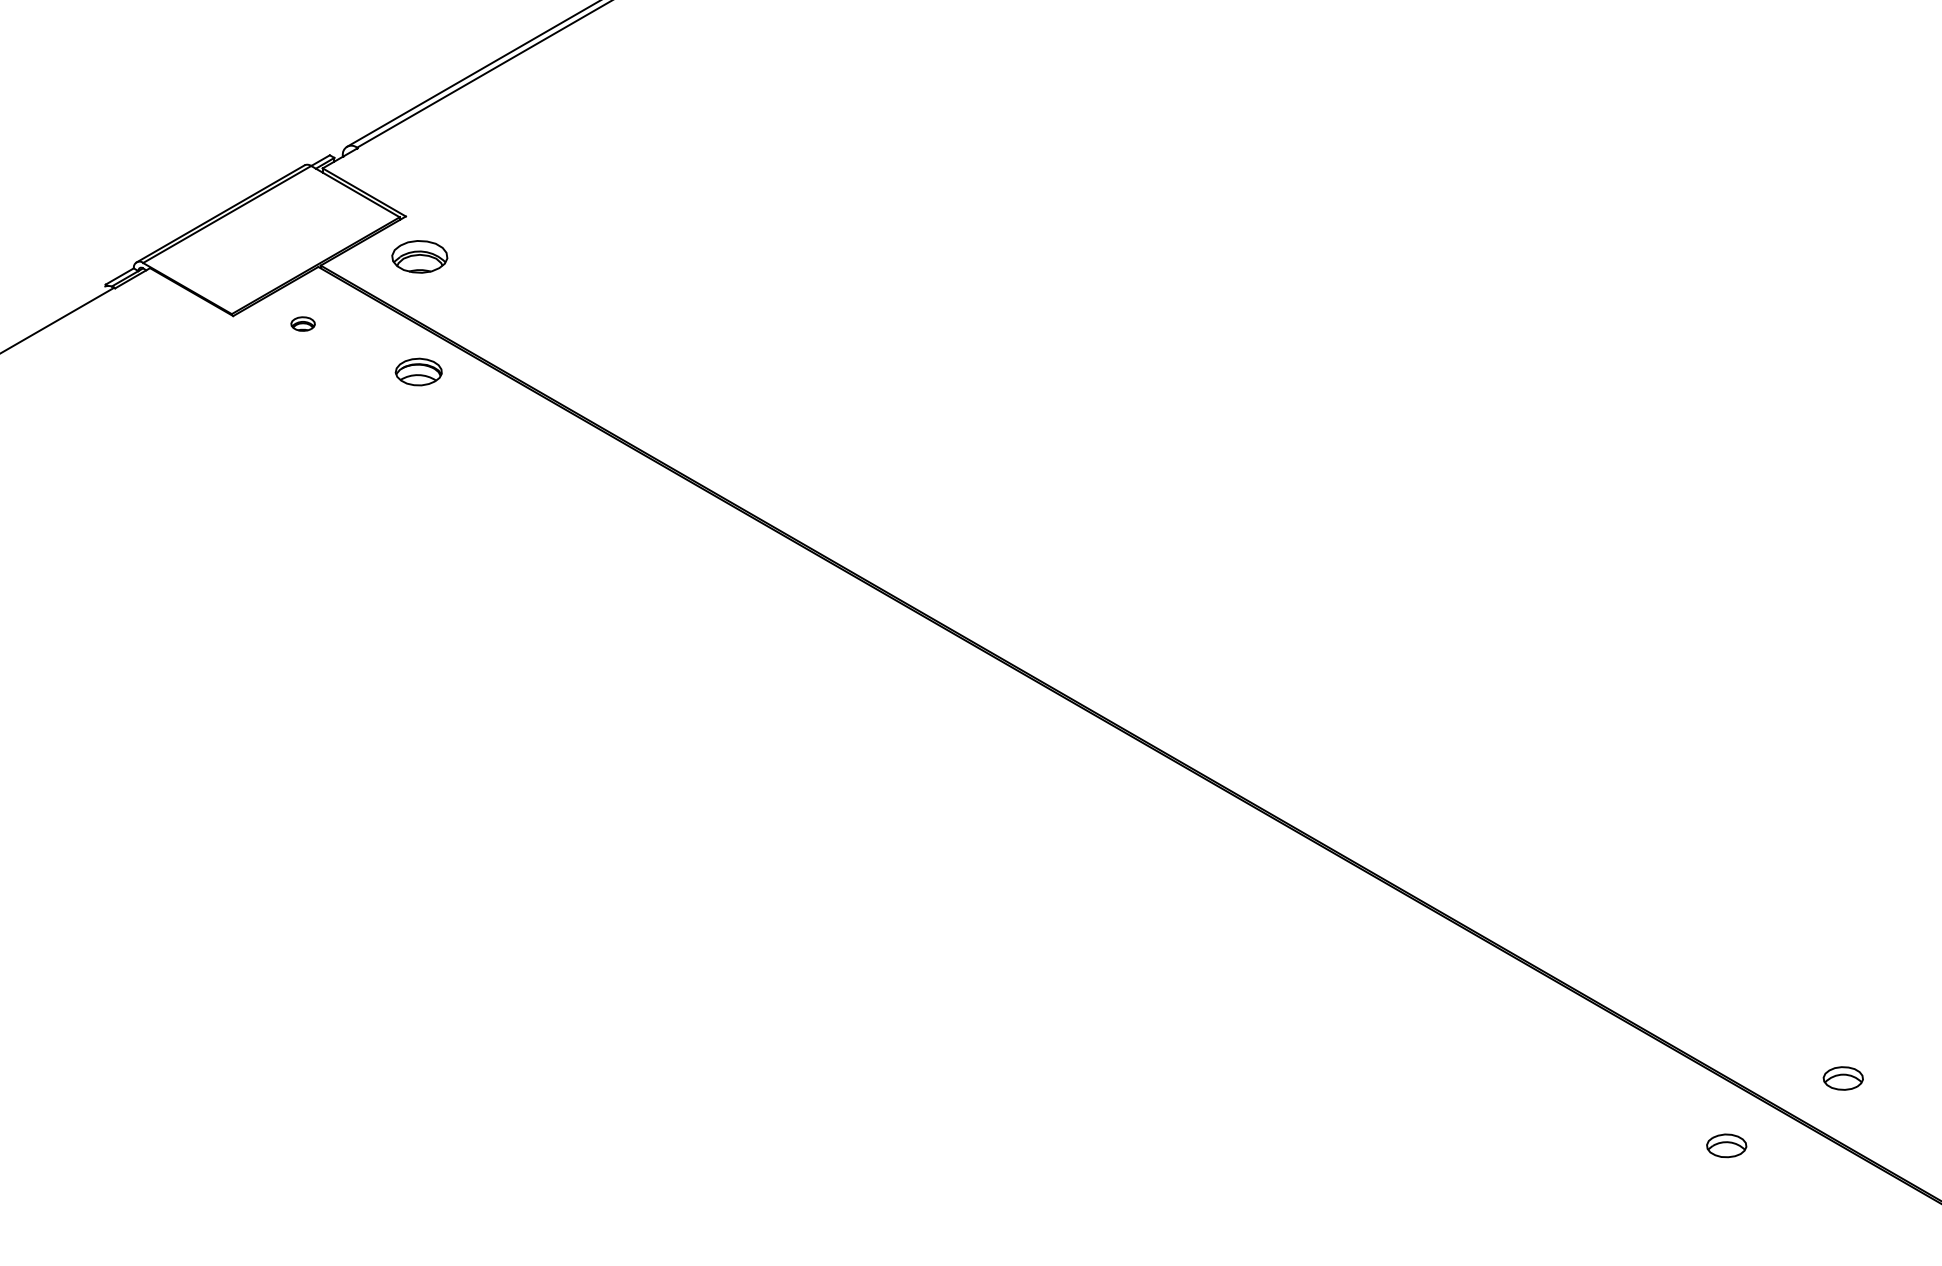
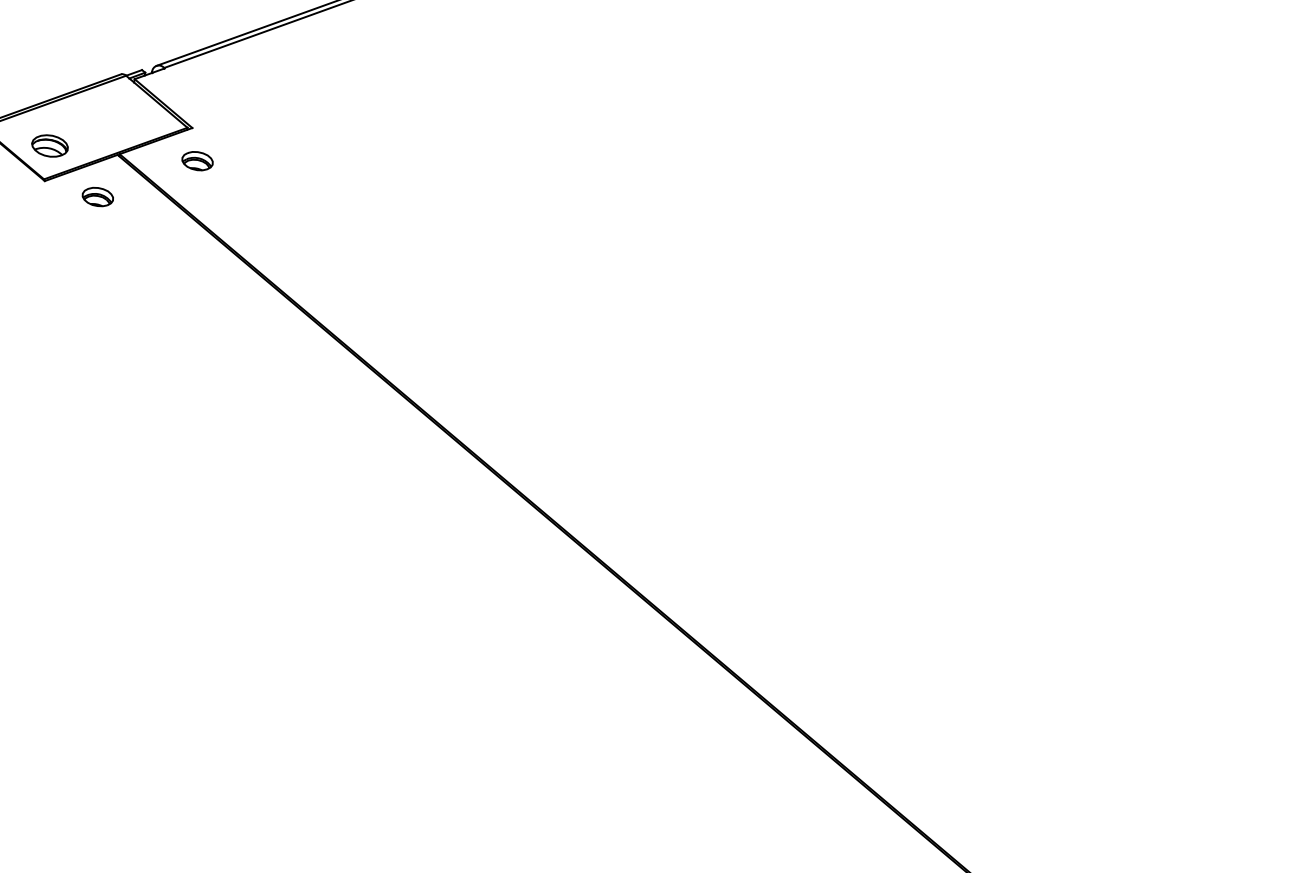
part: (419, 256) -> (197, 160), size x0.71
part: (302, 323) -> (97, 196), size x1.67
part: (418, 371) -> (49, 145), moved

